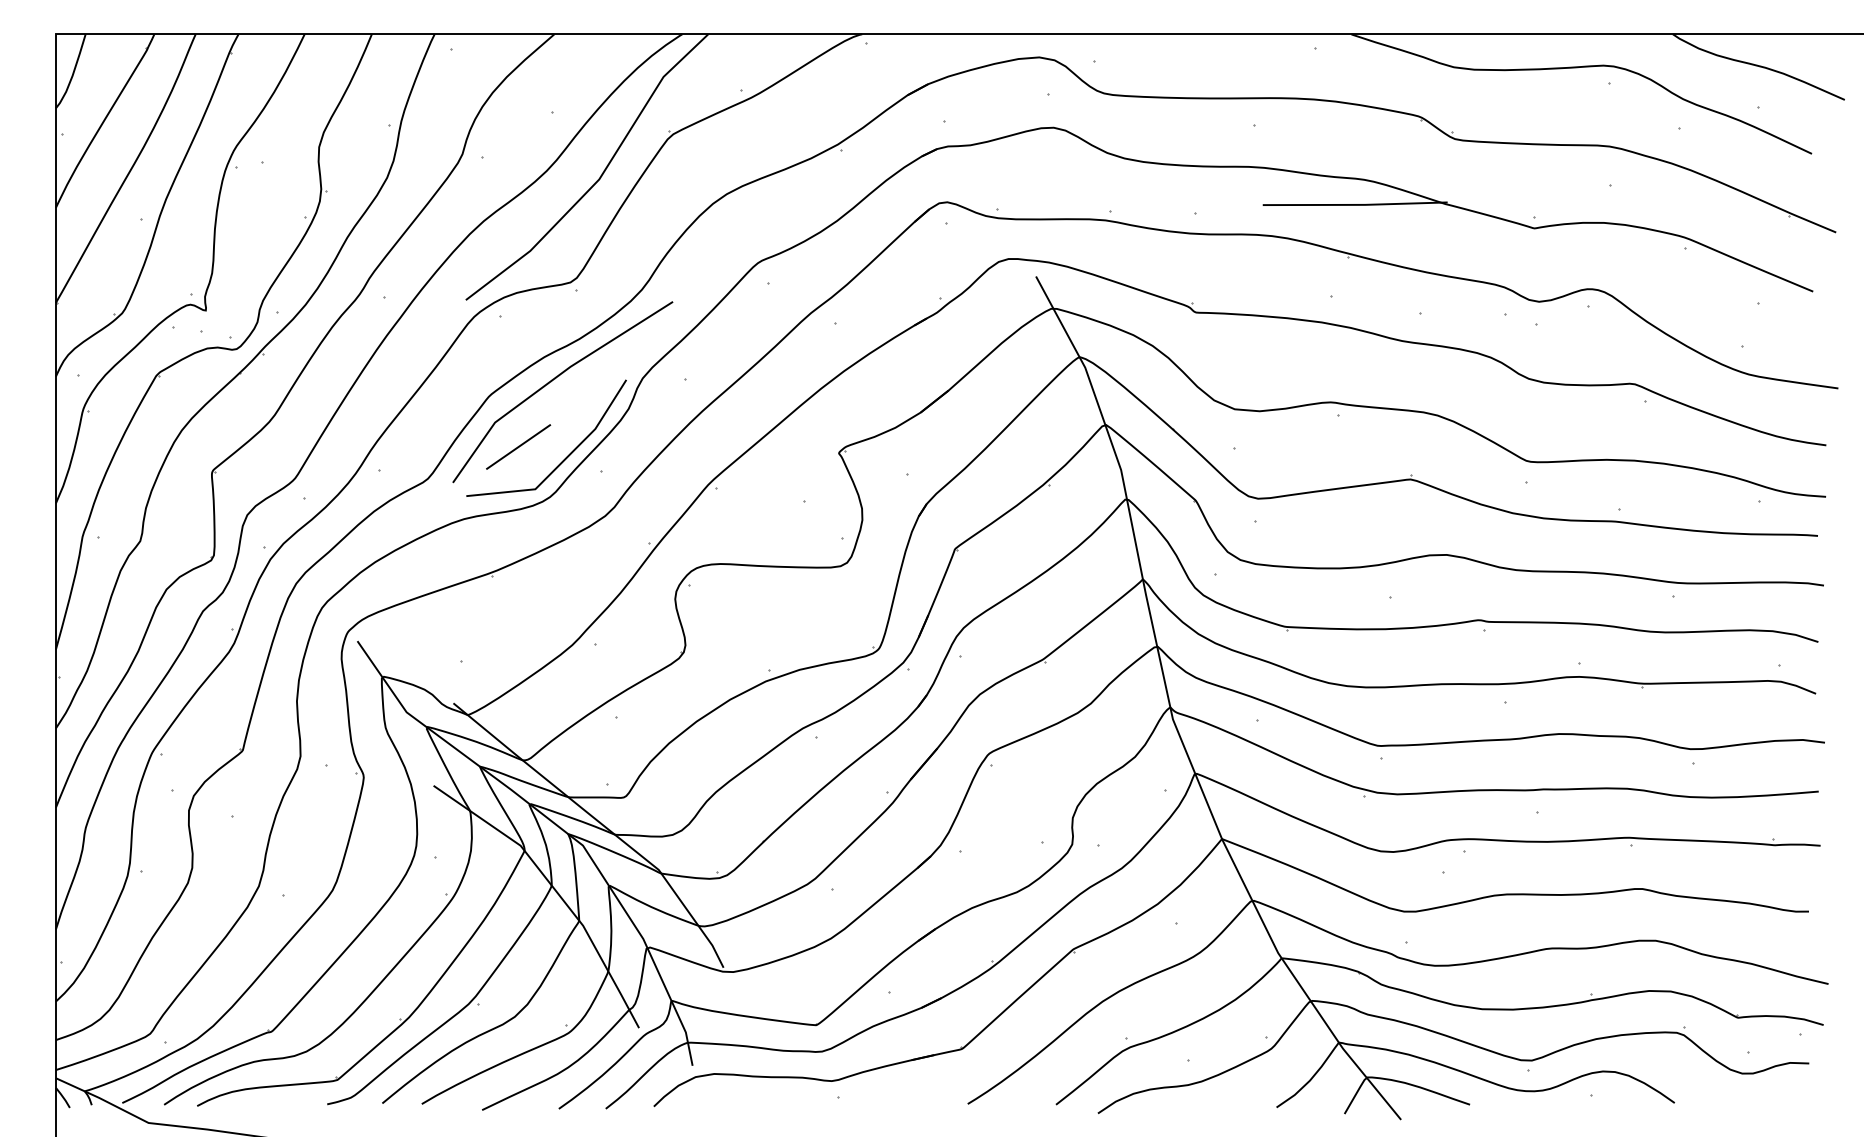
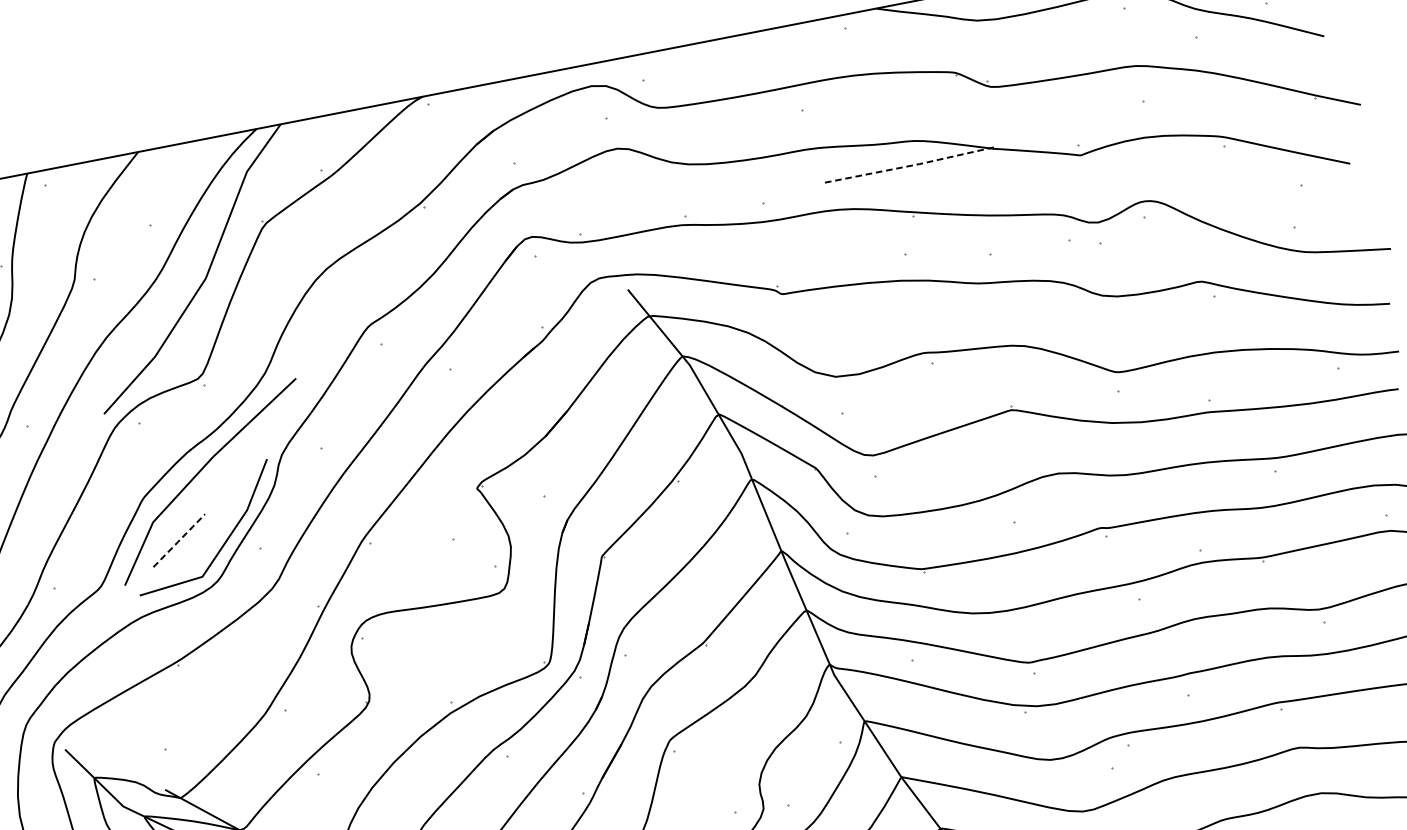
line: (1356, 204) -> (911, 165), solid -> dashed
line: (518, 446) -> (179, 540), solid -> dashed

